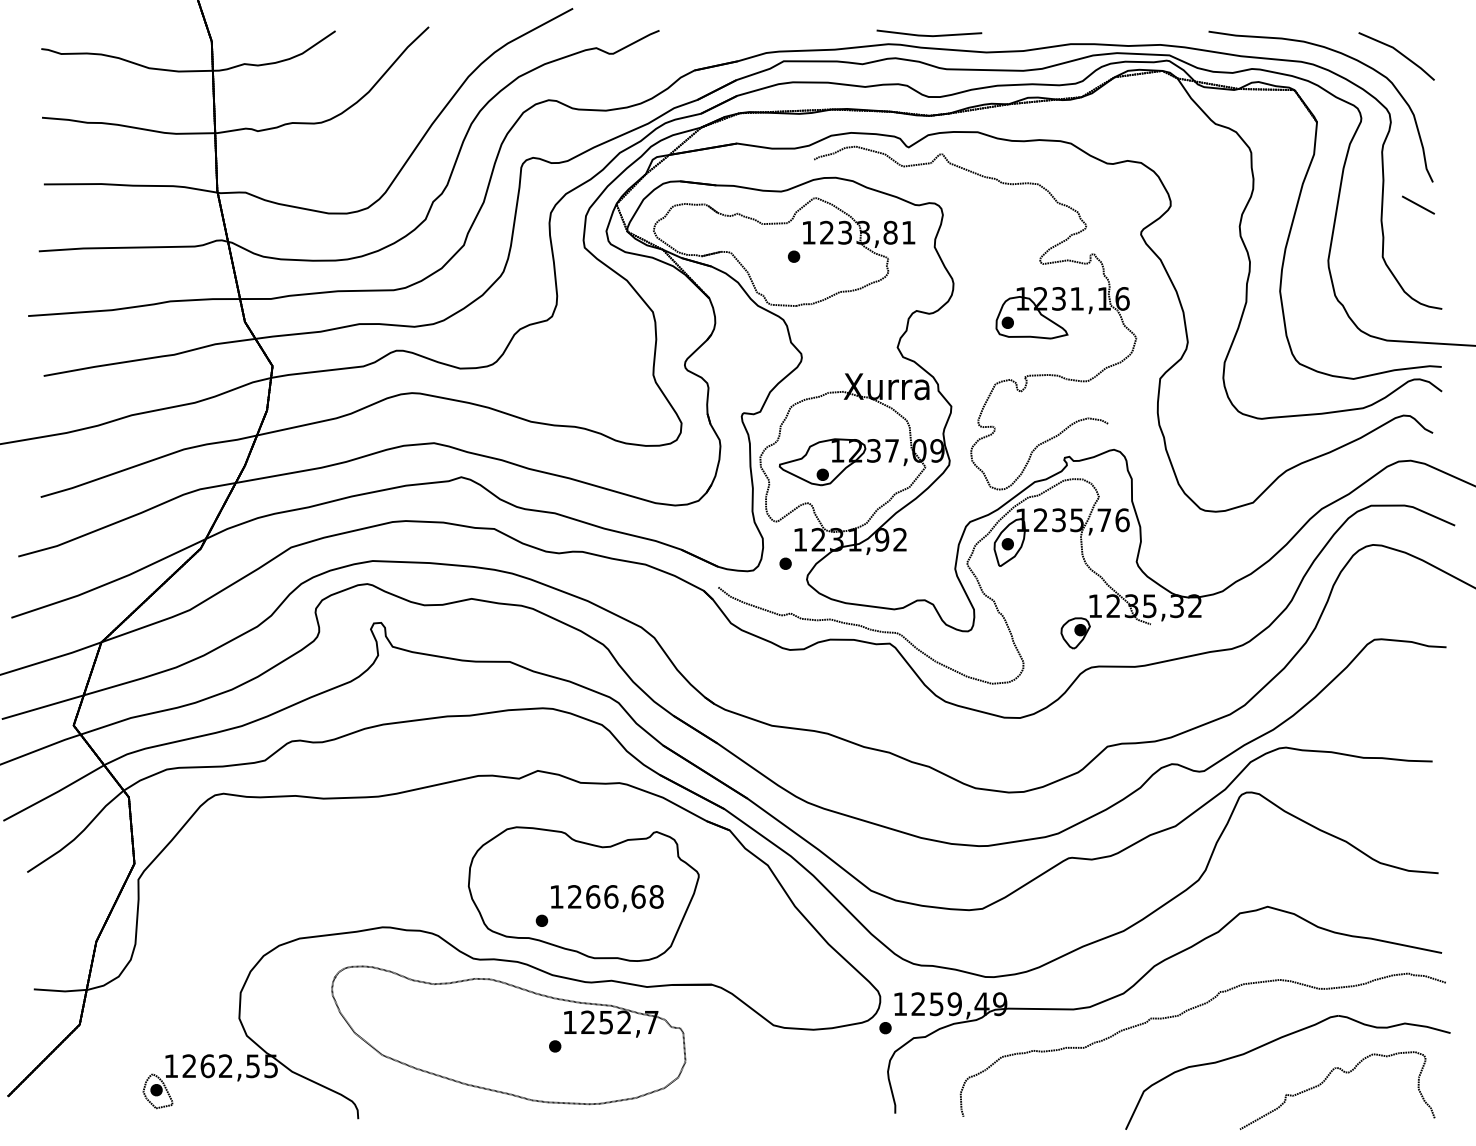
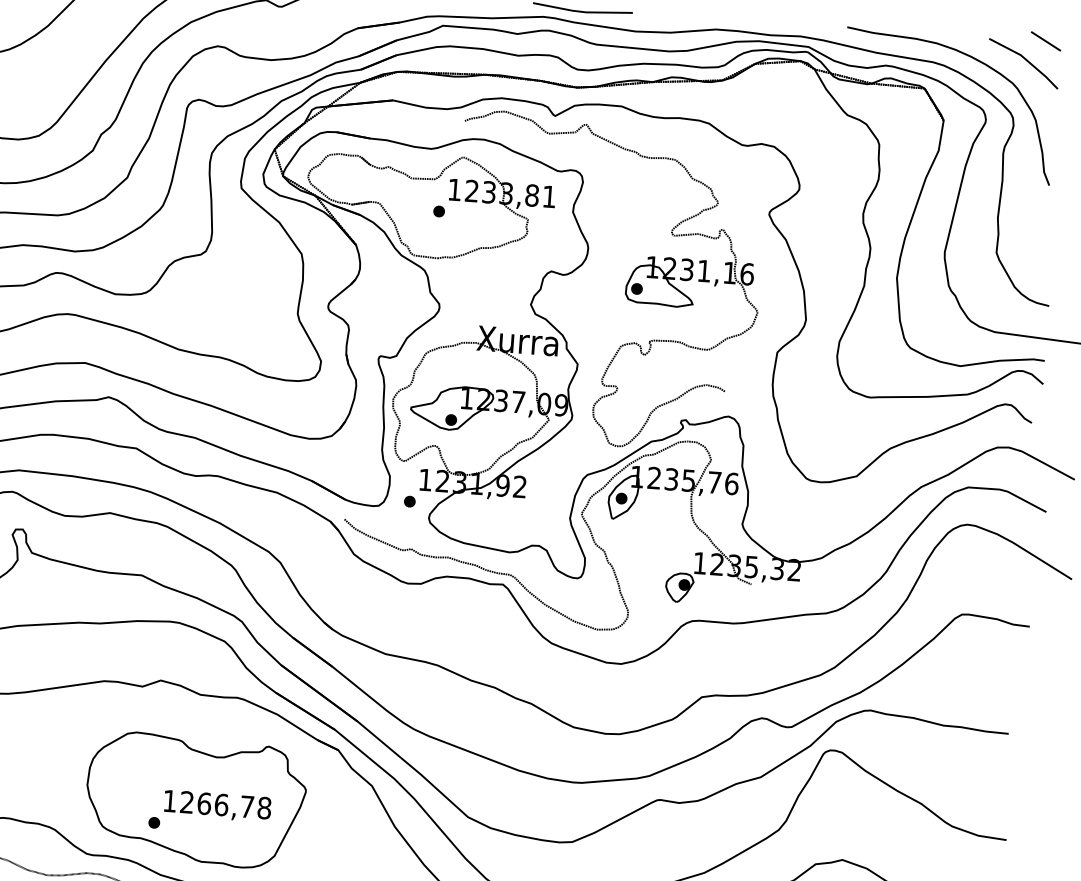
line: (1418, 204) -> (1046, 40), moved
text: (638, 896) -> (247, 806), 1266,68 -> 1266,78

